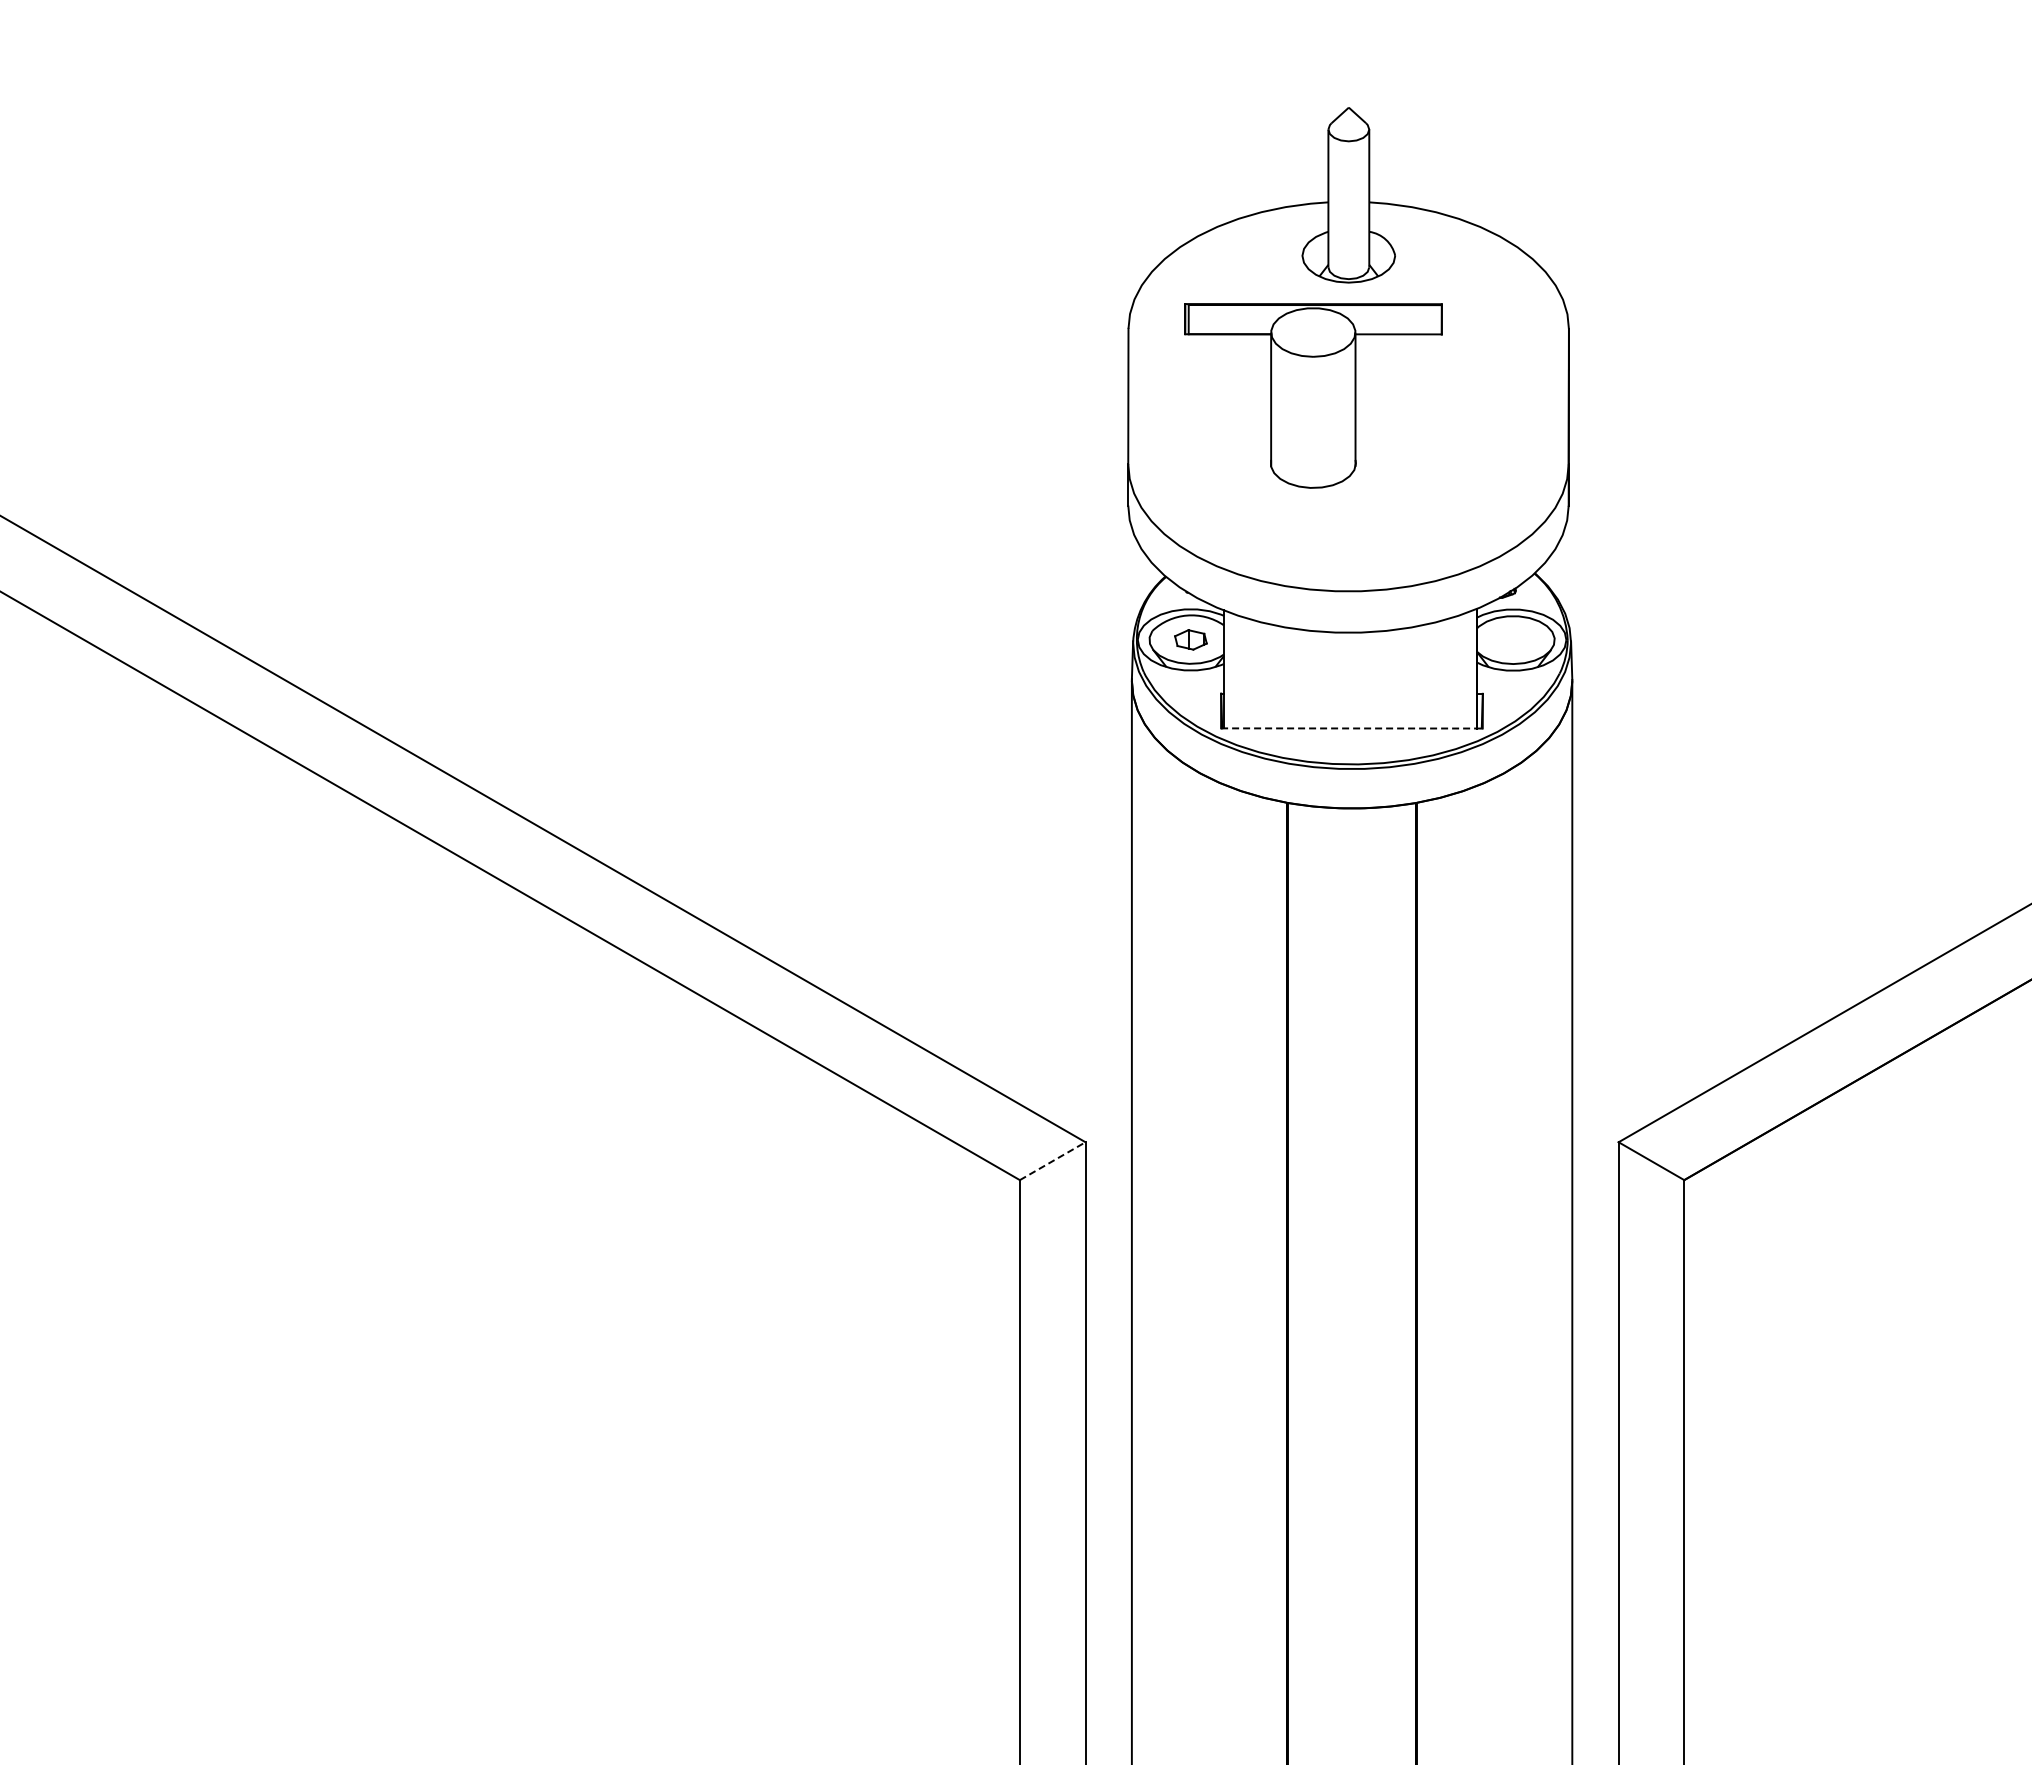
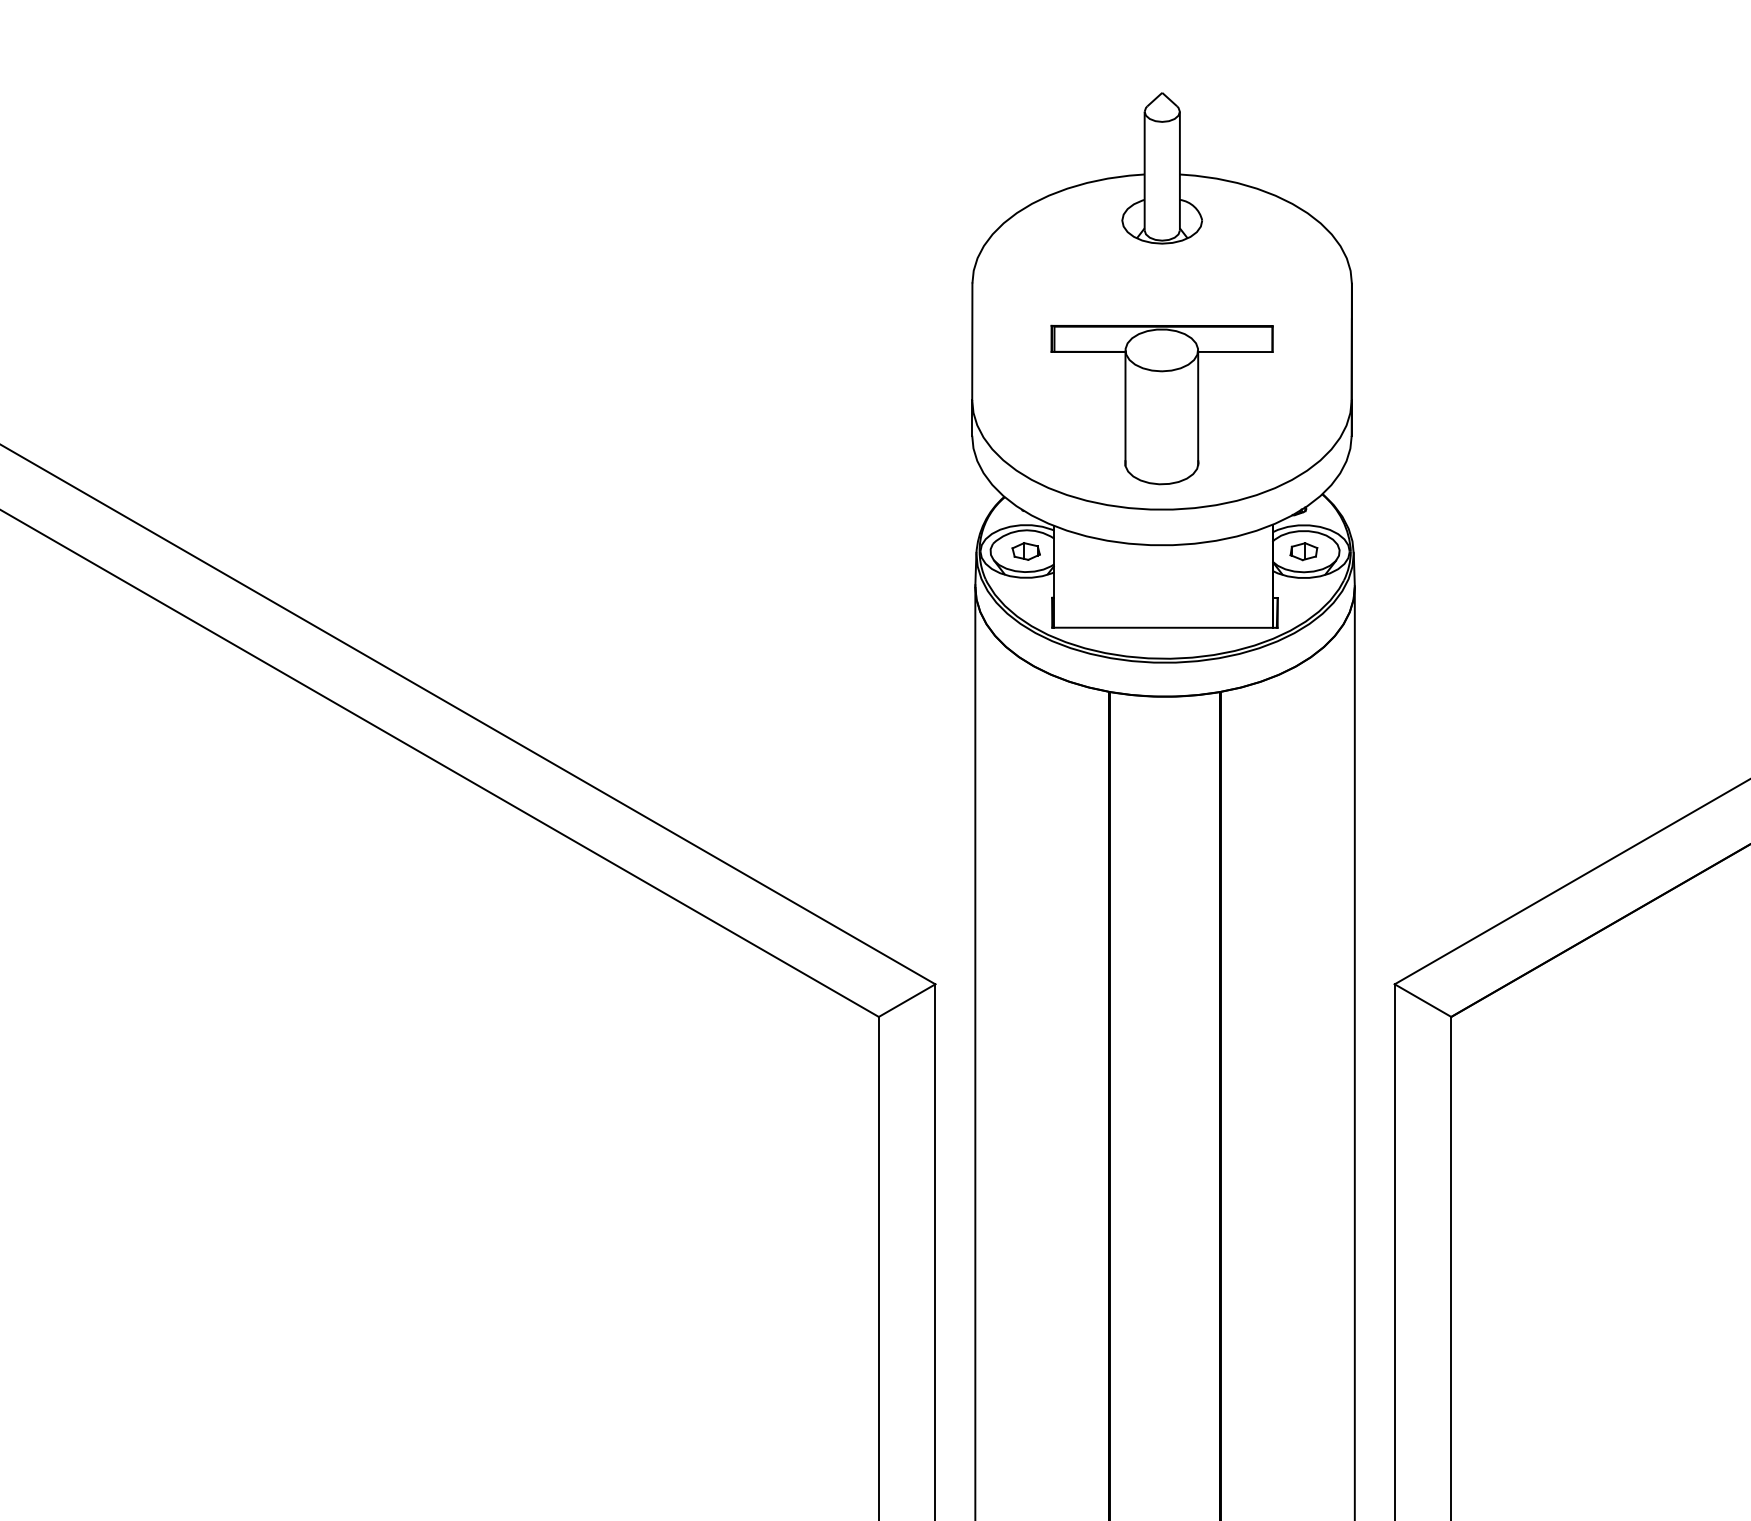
part: (1313, 395) -> (1161, 404), moved
part: (1512, 639) -> (1303, 551), added
line: (1351, 728) -> (1164, 627), dashed -> solid
line: (1052, 1161) -> (906, 1000), dashed -> solid

